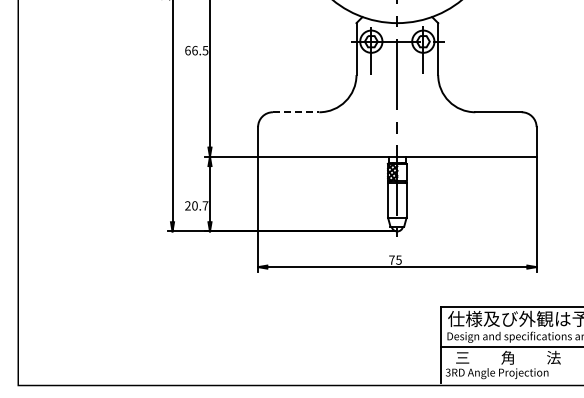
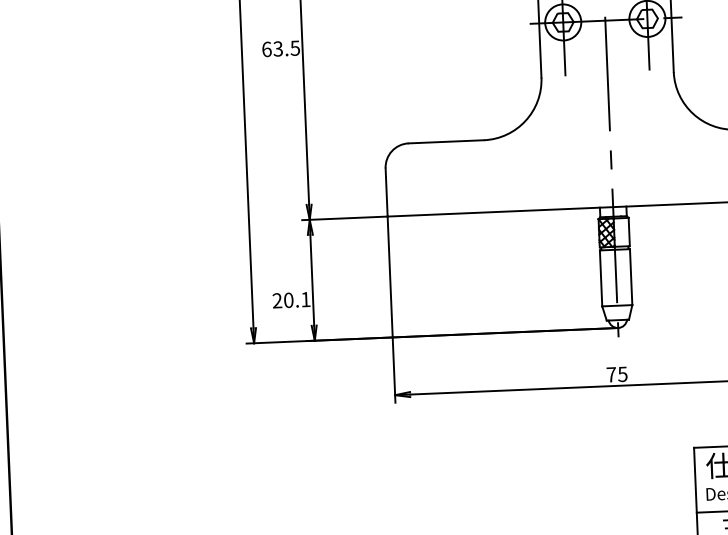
text: (194, 50) -> (277, 48), 66.5 -> 63.5
line: (296, 112) -> (446, 142), dashed -> solid
text: (205, 205) -> (305, 298), 20.7 -> 20.1

